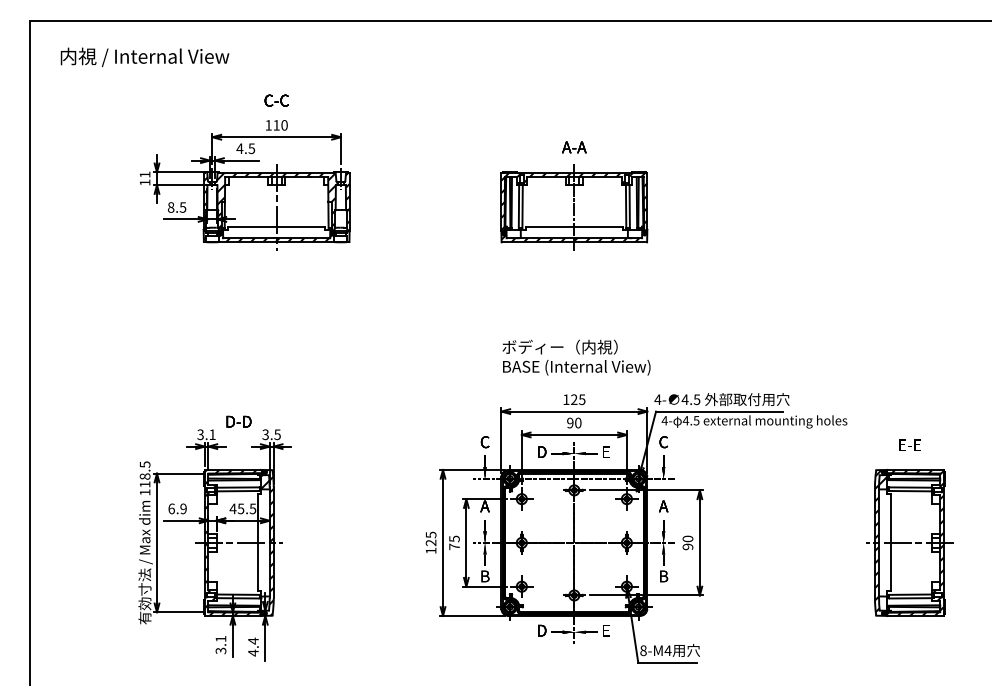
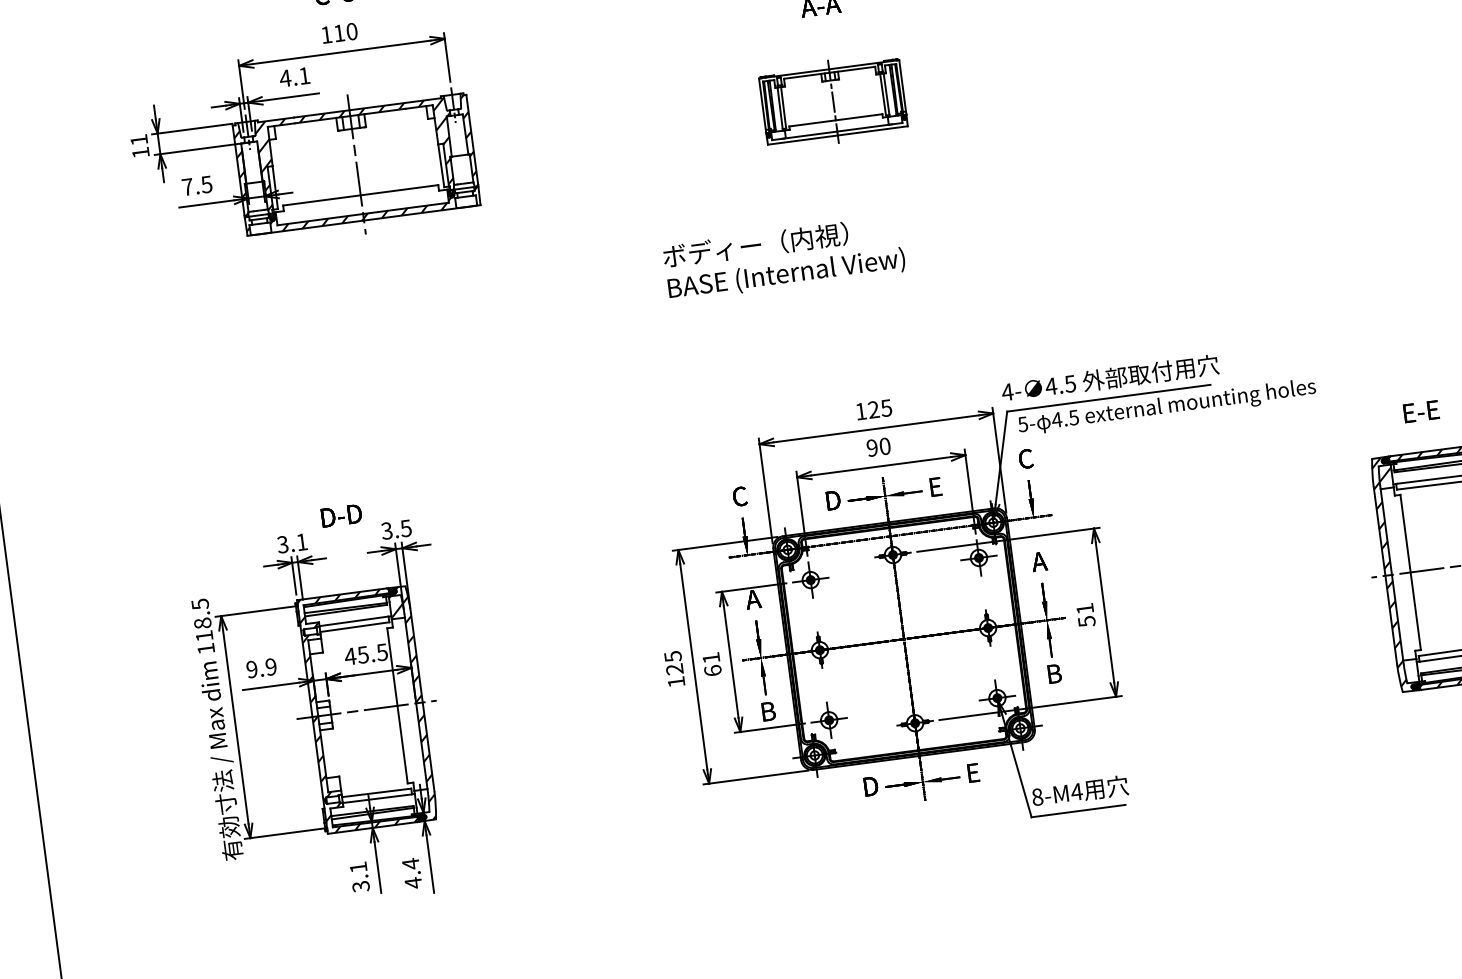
text: (251, 148) -> (303, 75), 4.5 -> 4.1
text: (170, 207) -> (186, 187), 8.5 -> 7.5
part: (574, 207) -> (833, 102), size x0.6
text: (576, 357) -> (784, 258), moved
text: (664, 420) -> (1022, 424), 4- -> 5-
text: (171, 508) -> (251, 668), 6.9 -> 9.9
text: (454, 542) -> (712, 663), 75 -> 61
text: (687, 542) -> (1085, 614), 90 -> 51

